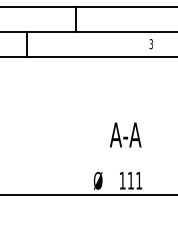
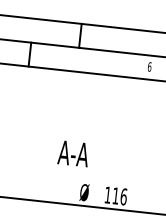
text: (151, 44) -> (149, 67), 3 -> 6
text: (125, 134) -> (73, 153), moved
text: (139, 180) -> (124, 196), 111 -> 116

